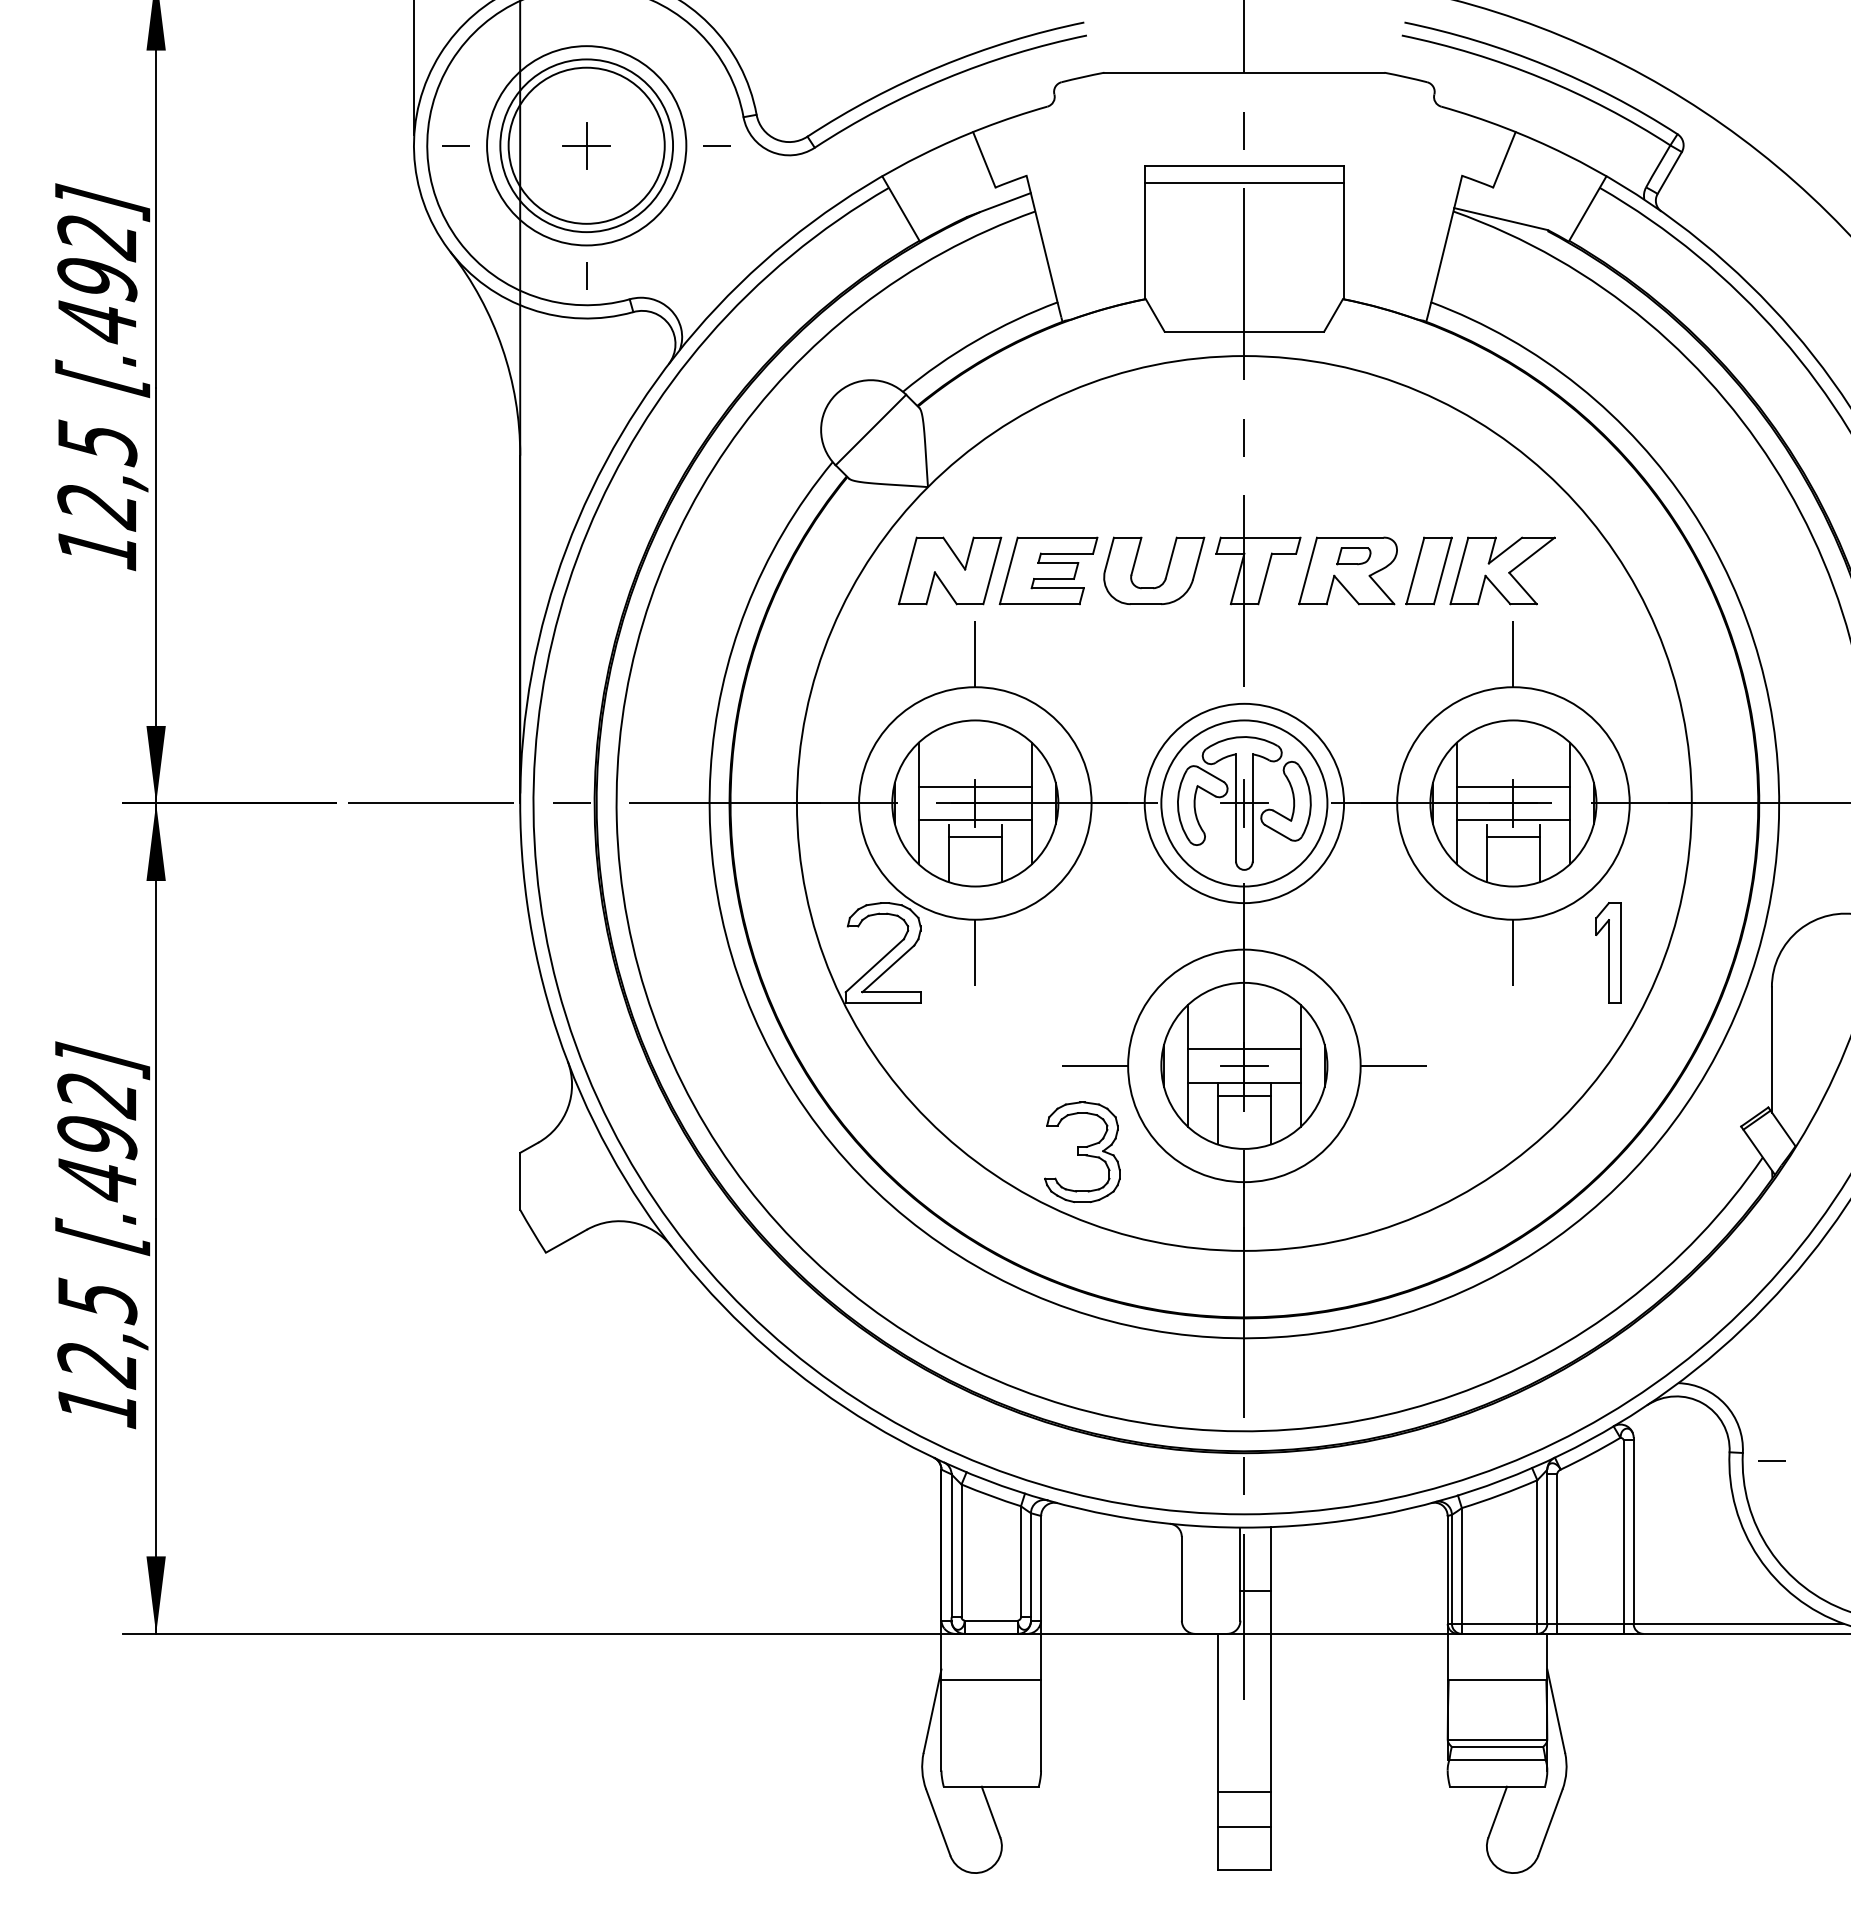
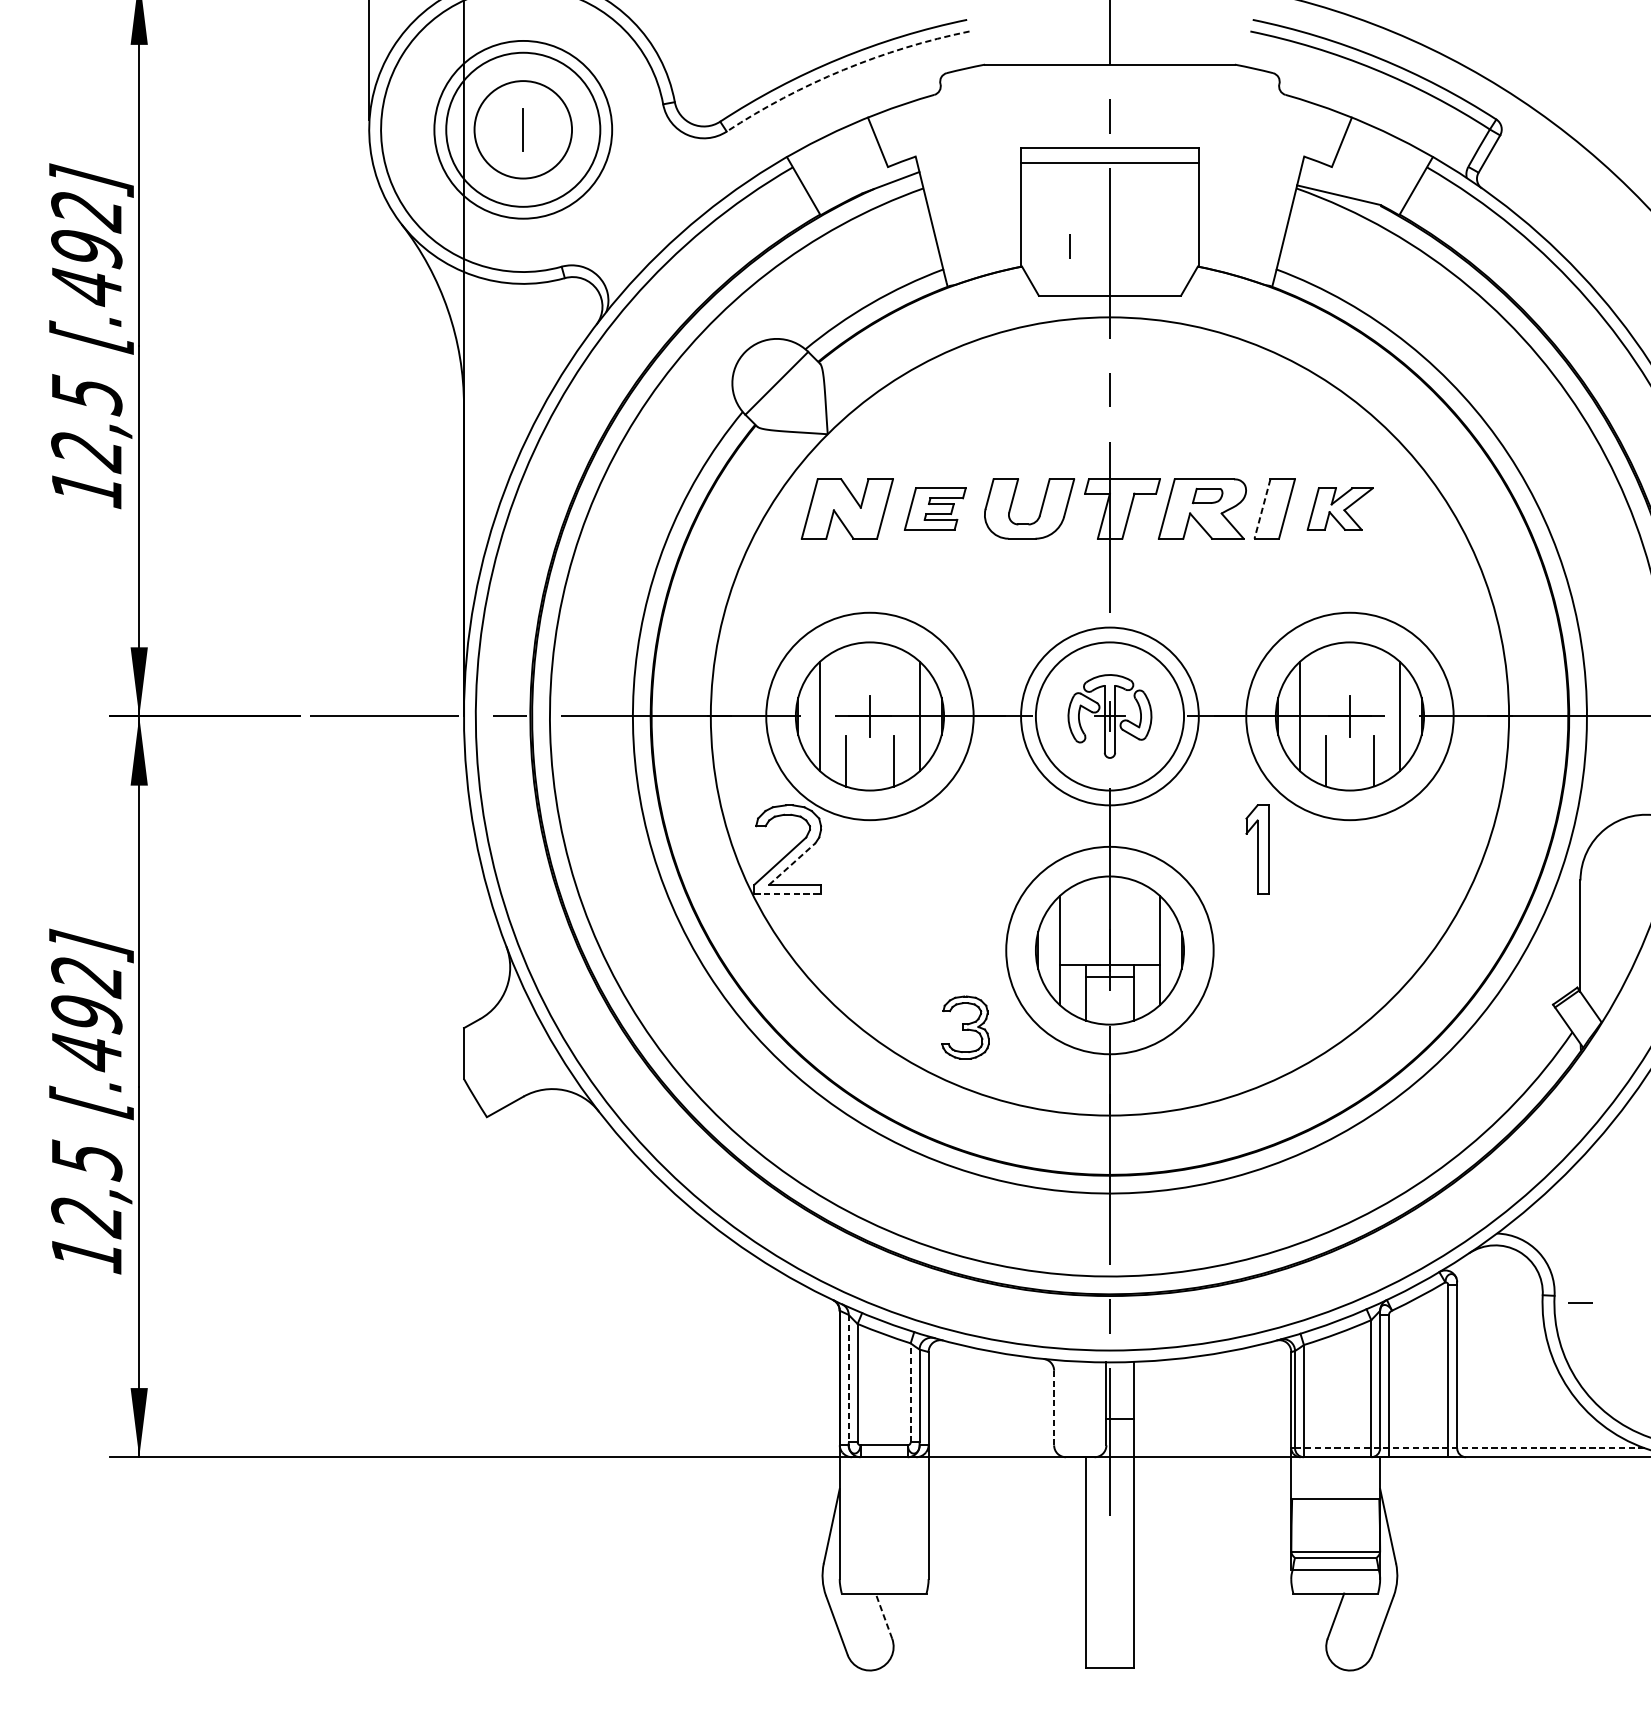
arc: (945, 78) -> (843, 69), solid -> dashed
line: (456, 145) -> (407, 129), removed
circle: (586, 145) -> (523, 129), size x0.7
line: (586, 145) -> (523, 129), removed
line: (716, 145) -> (639, 129), removed
line: (586, 275) -> (1069, 245), moved
part: (1048, 570) -> (935, 508), size x0.7
part: (1502, 570) -> (1340, 508), size x0.7
line: (1415, 571) -> (1262, 509), solid -> dashed
line: (975, 653) -> (870, 582), removed
line: (1513, 653) -> (1349, 582), removed
line: (974, 786) -> (869, 701), removed
line: (1513, 786) -> (1349, 701), removed
part: (1244, 803) -> (1110, 716), size x0.7
line: (974, 820) -> (869, 731), removed
line: (1513, 820) -> (1349, 731), removed
line: (974, 836) -> (869, 745), removed
line: (1513, 836) -> (1349, 745), removed
line: (975, 952) -> (870, 849), removed
line: (1513, 952) -> (1349, 849), removed
part: (1608, 952) -> (1257, 849), moved
line: (888, 968) -> (792, 863), solid -> dashed
line: (883, 1002) -> (788, 894), solid -> dashed
line: (1244, 1049) -> (1110, 935), removed
line: (1094, 1065) -> (976, 950), removed
line: (1244, 1065) -> (1110, 950), removed
line: (1393, 1065) -> (1242, 950), removed
part: (1082, 1152) -> (965, 1027), size x0.7
line: (951, 1546) -> (848, 1379), solid -> dashed
line: (1021, 1561) -> (911, 1392), solid -> dashed
line: (1181, 1578) -> (1053, 1407), solid -> dashed
line: (1648, 1623) -> (1470, 1447), solid -> dashed
line: (991, 1680) -> (884, 1498), removed
line: (1243, 1791) -> (1109, 1597), removed
line: (991, 1812) -> (884, 1616), solid -> dashed
line: (1243, 1826) -> (1109, 1629), removed

